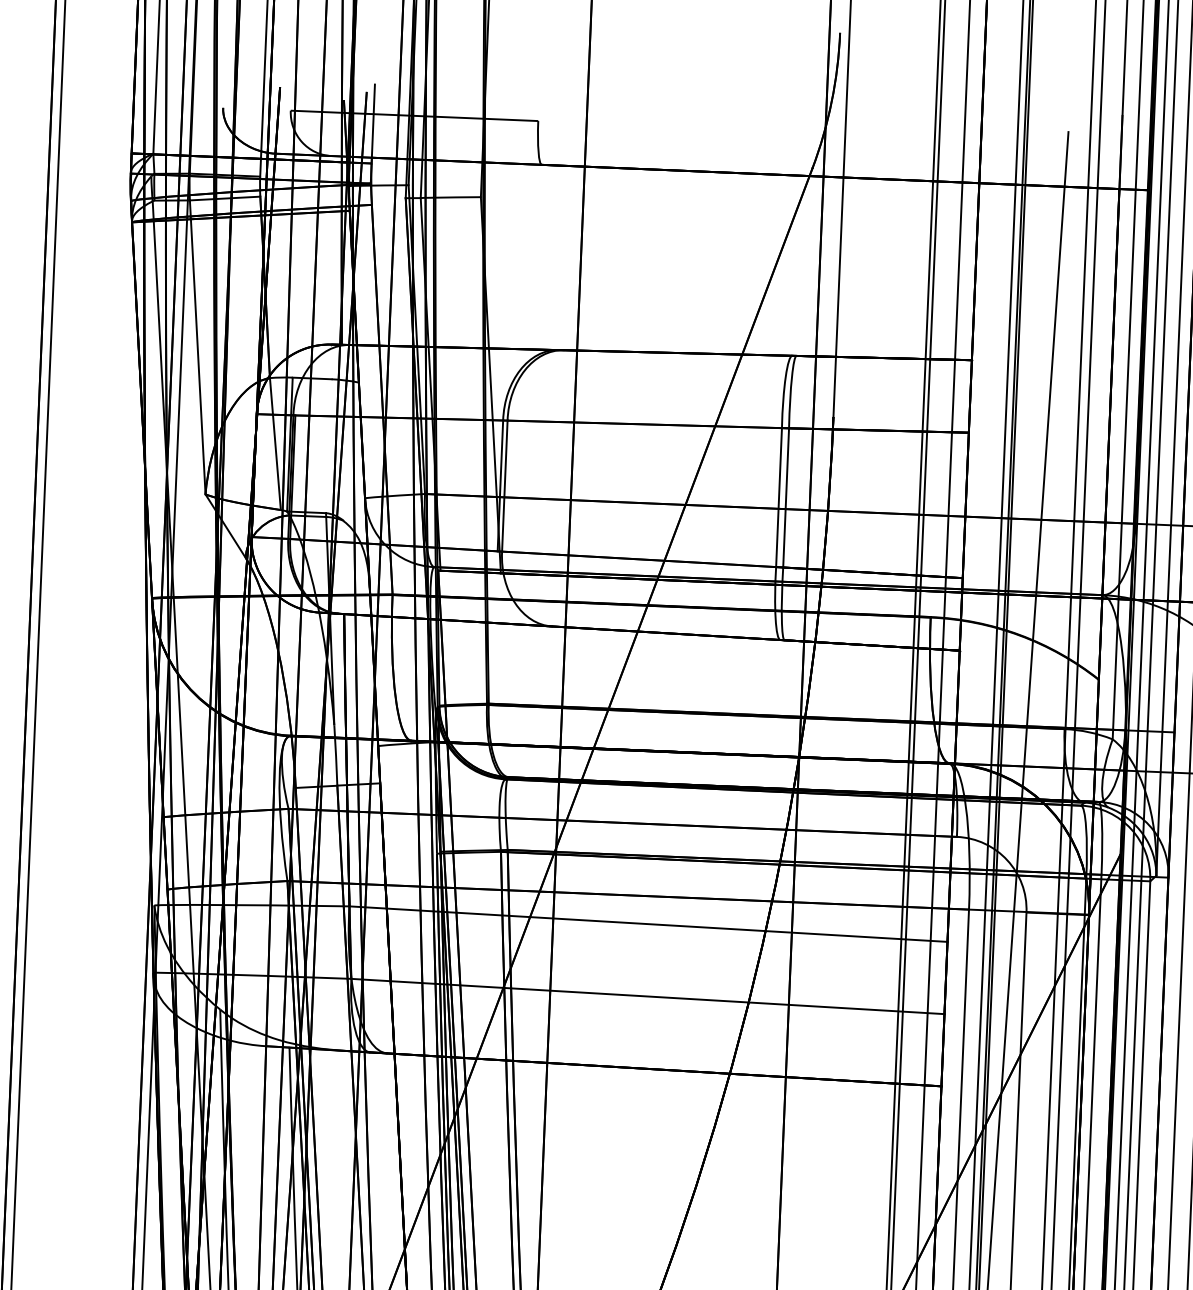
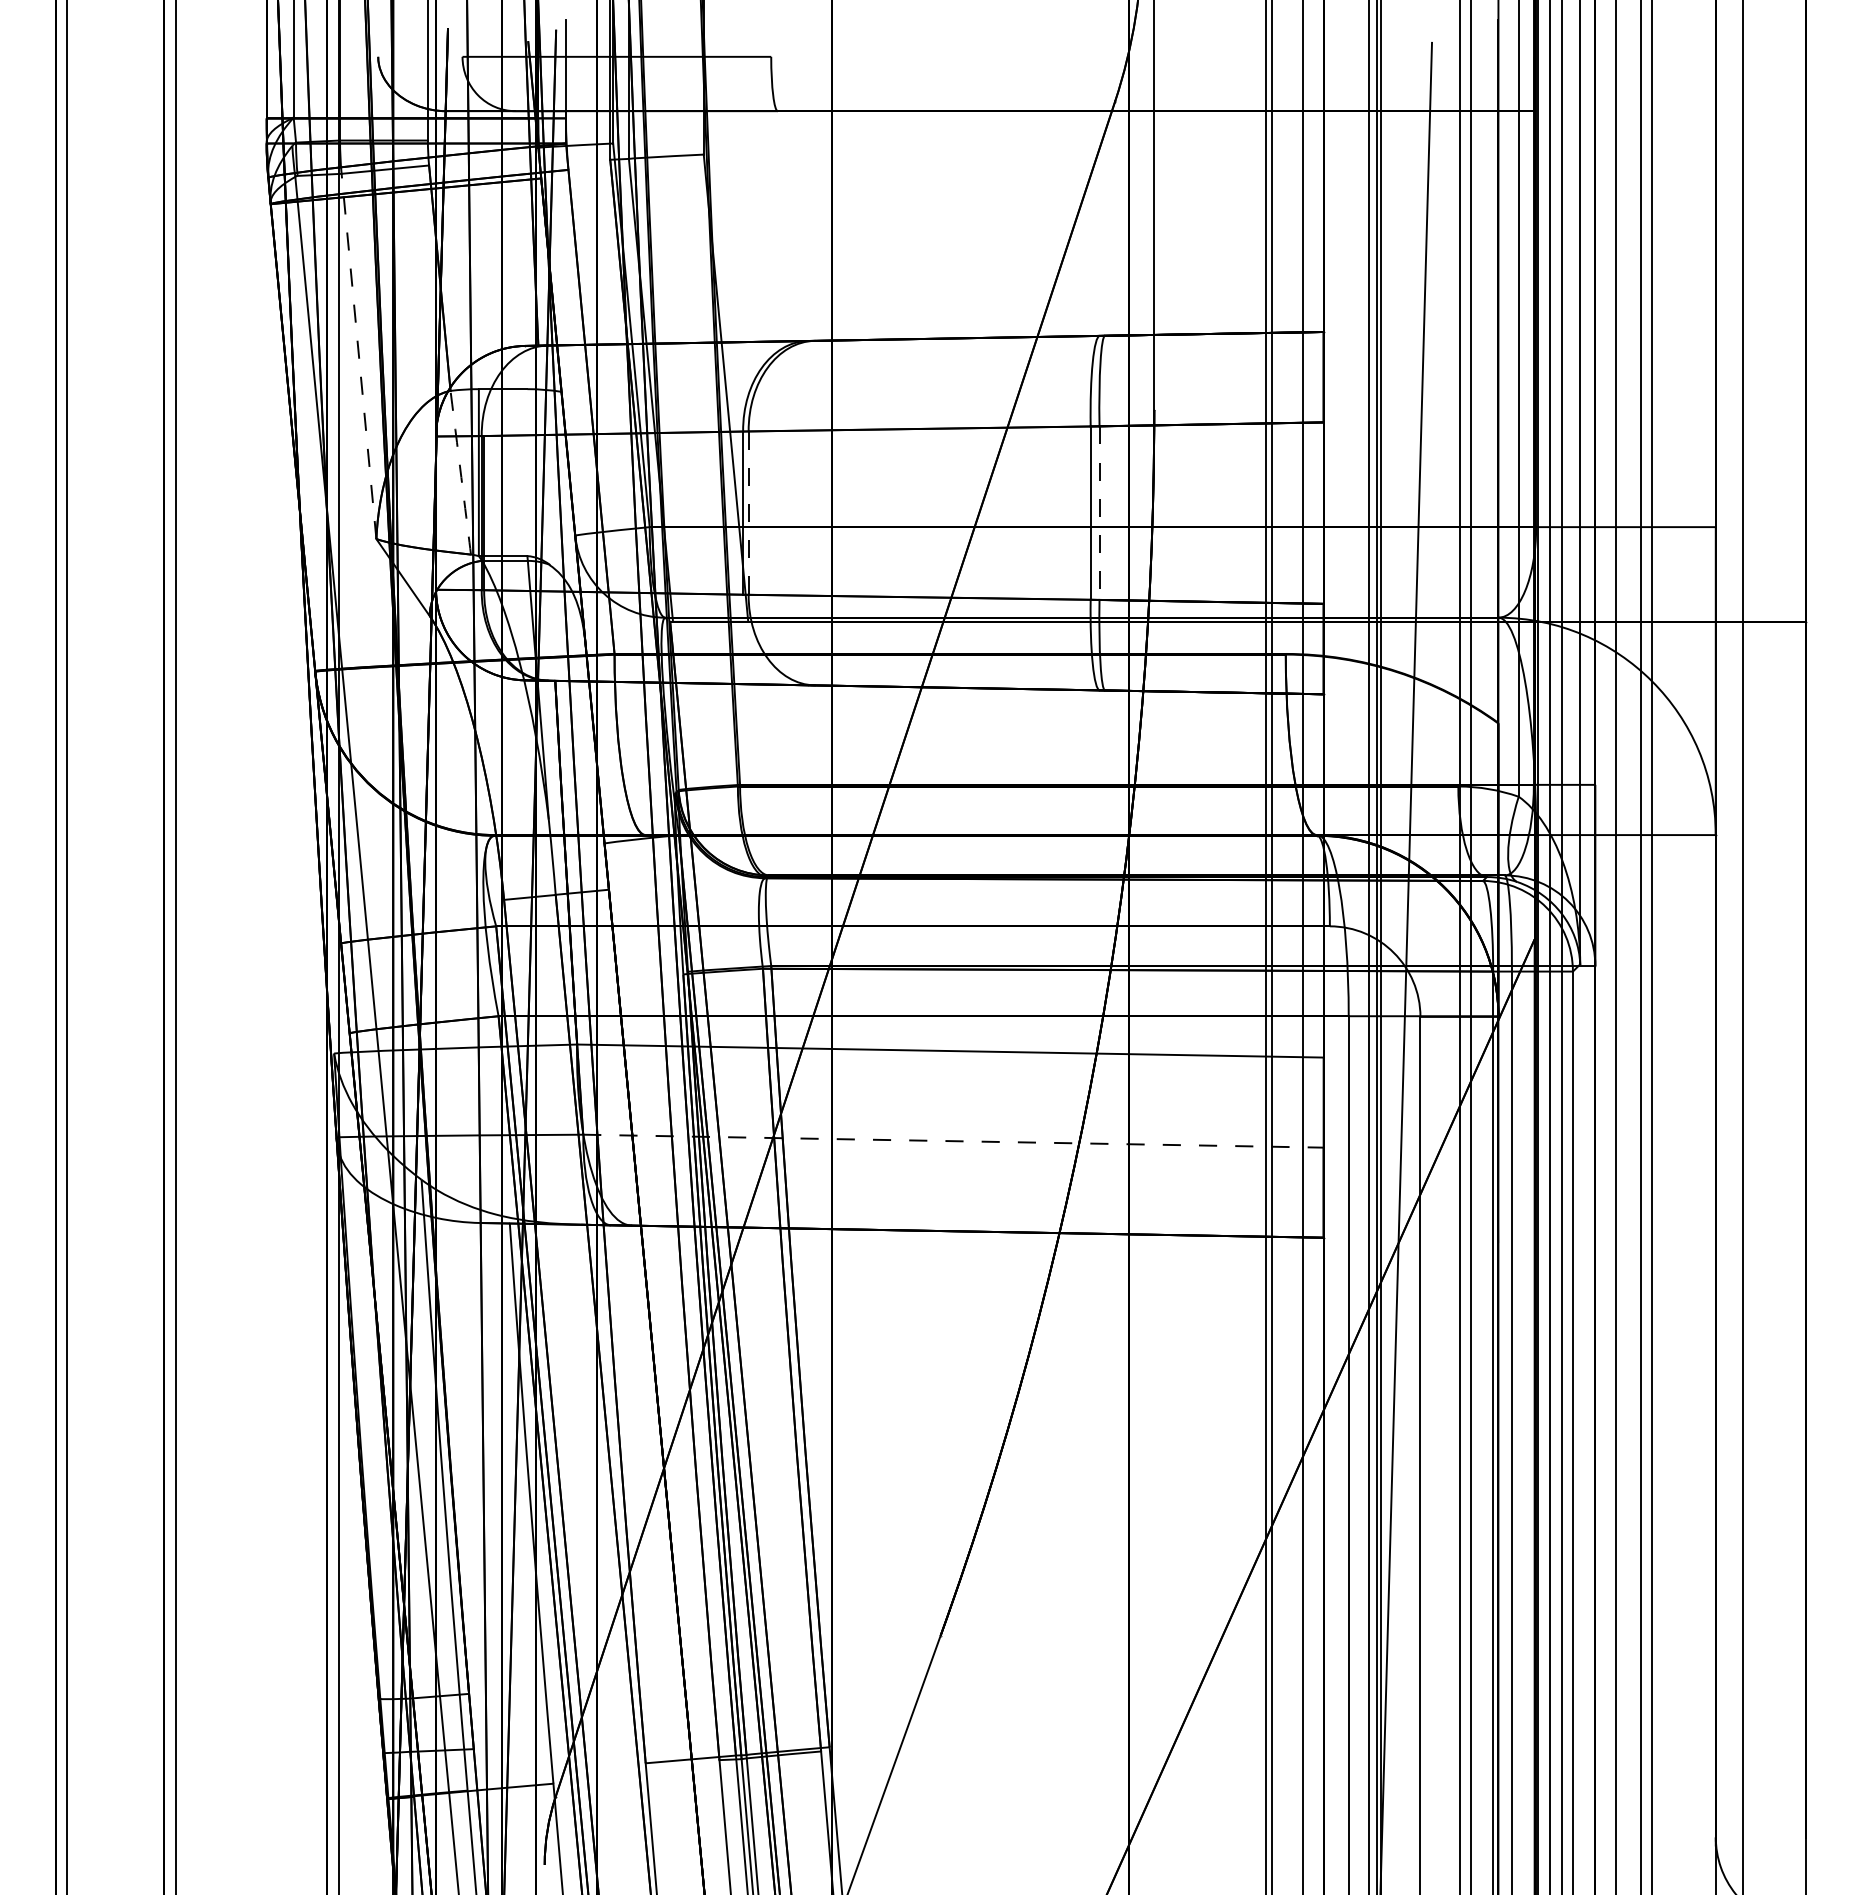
line: (197, 346) -> (358, 355), solid -> dashed
arc: (275, 445) -> (461, 474), solid -> dashed
line: (504, 486) -> (748, 513), solid -> dashed
line: (786, 498) -> (1099, 513), solid -> dashed
line: (647, 996) -> (953, 1141), solid -> dashed

